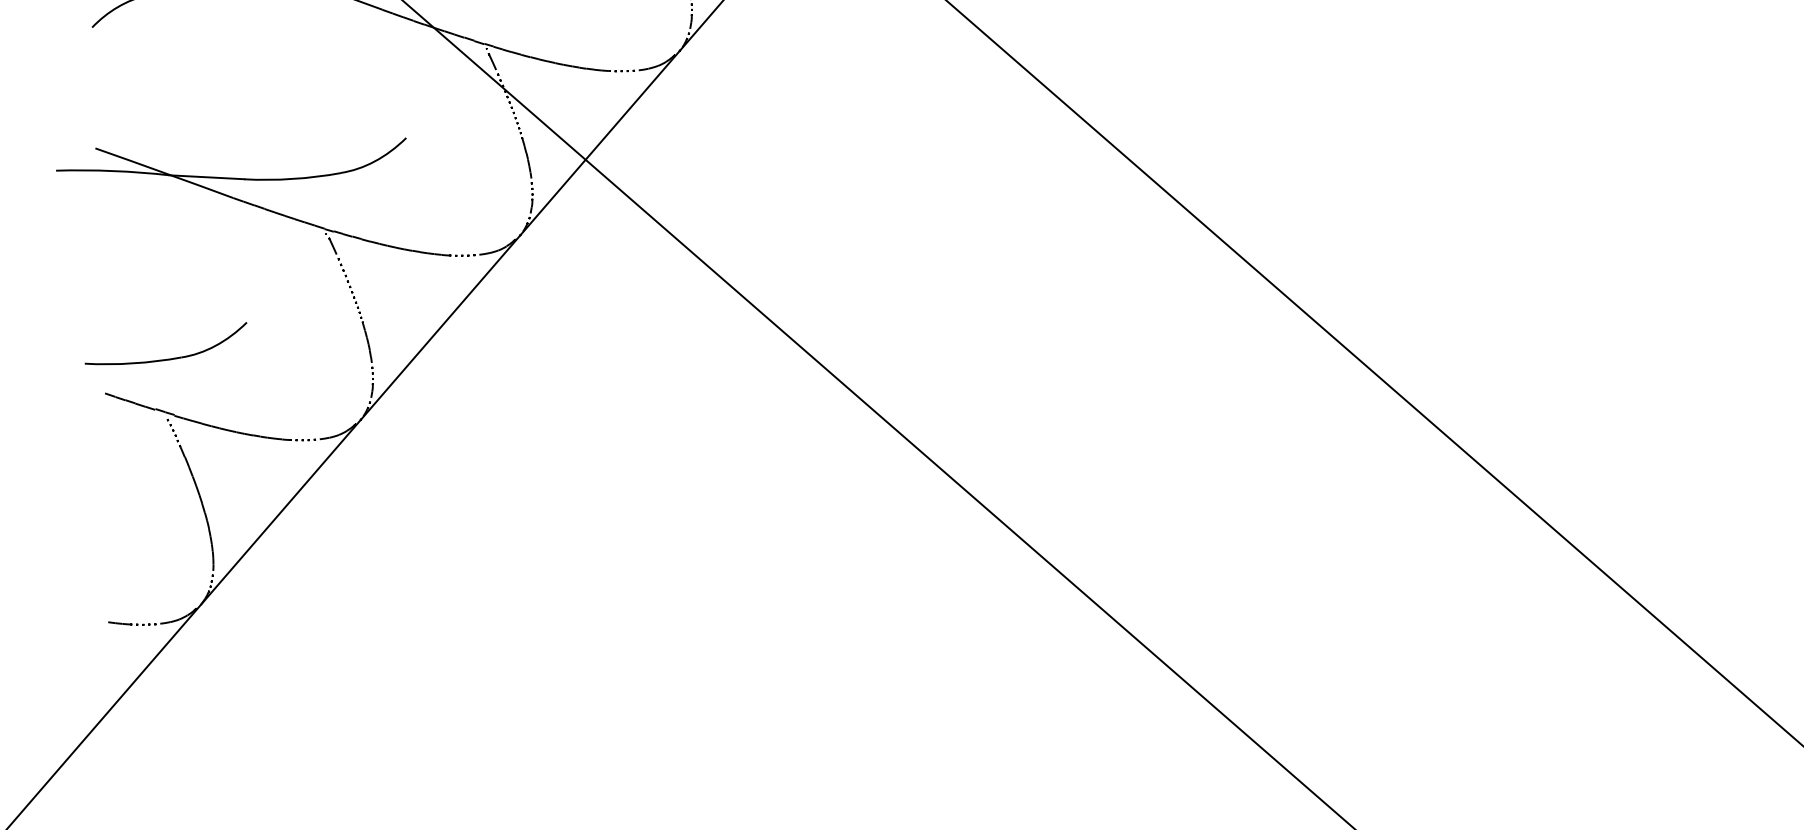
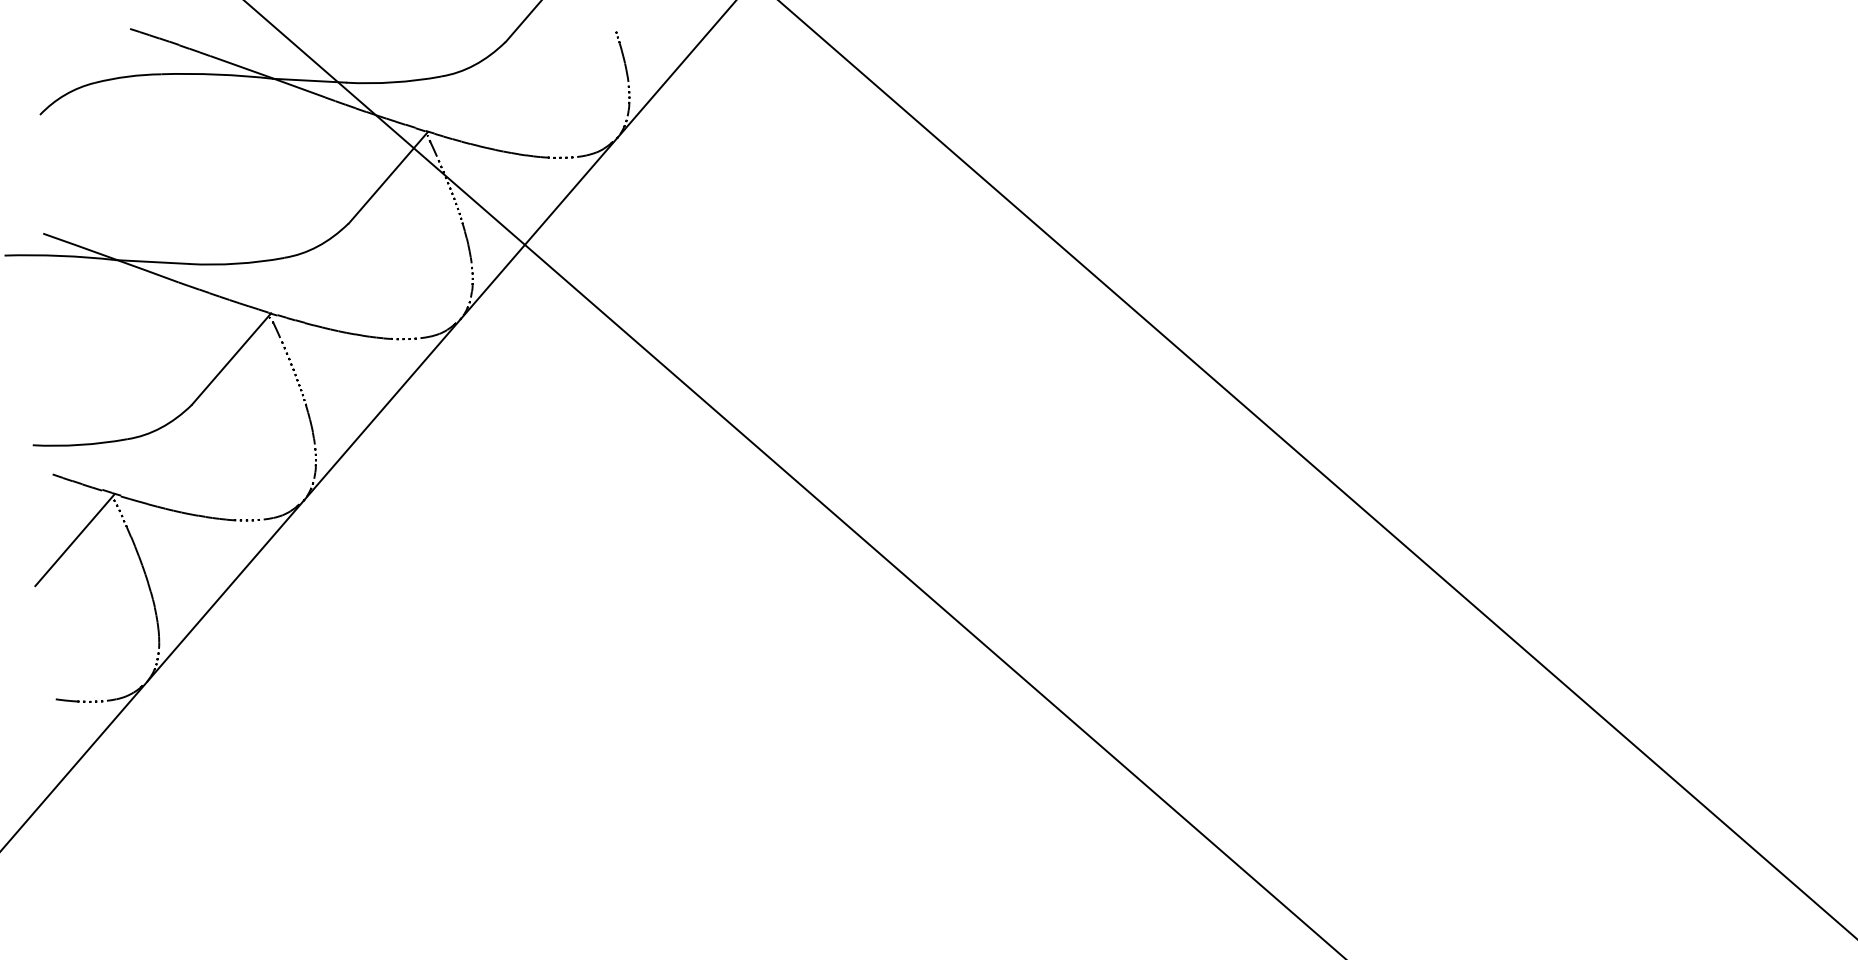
line: (445, 91) -> (387, 177), added
line: (287, 275) -> (231, 358), added
line: (127, 460) -> (74, 540), added

